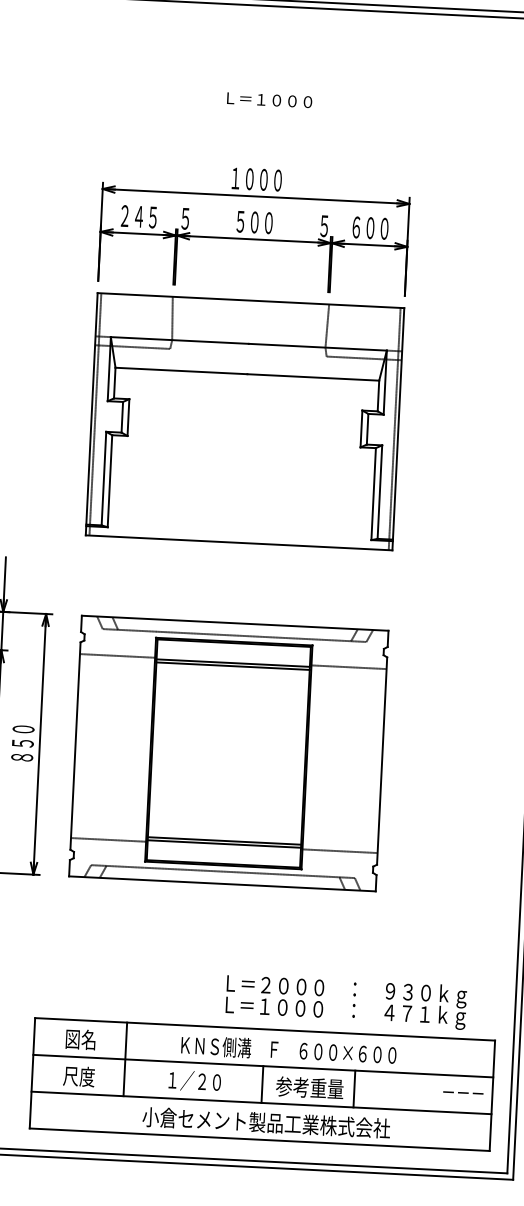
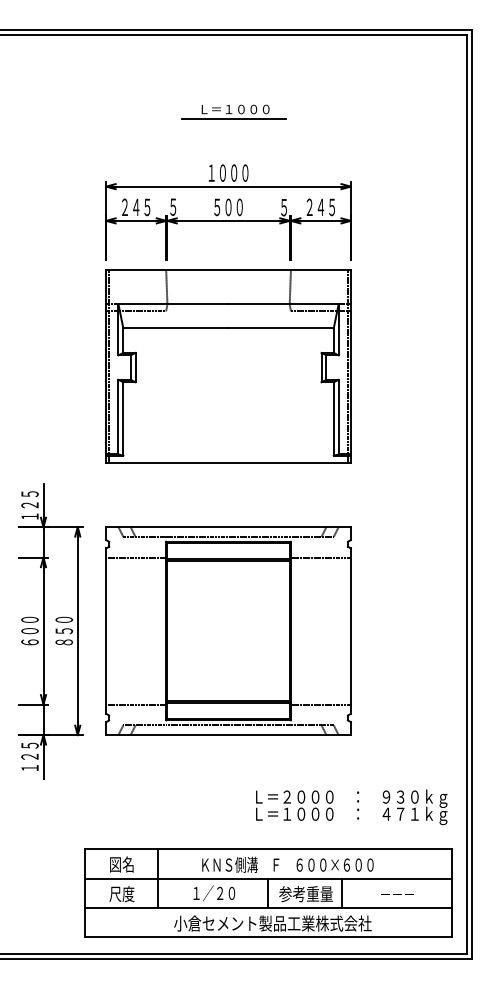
line: (266, 112) -> (233, 119), added
text: (370, 228) -> (320, 207), ６００ -> ２４５
text: (345, 1002) -> (351, 807), moved
text: (463, 1093) -> (397, 894), moved

